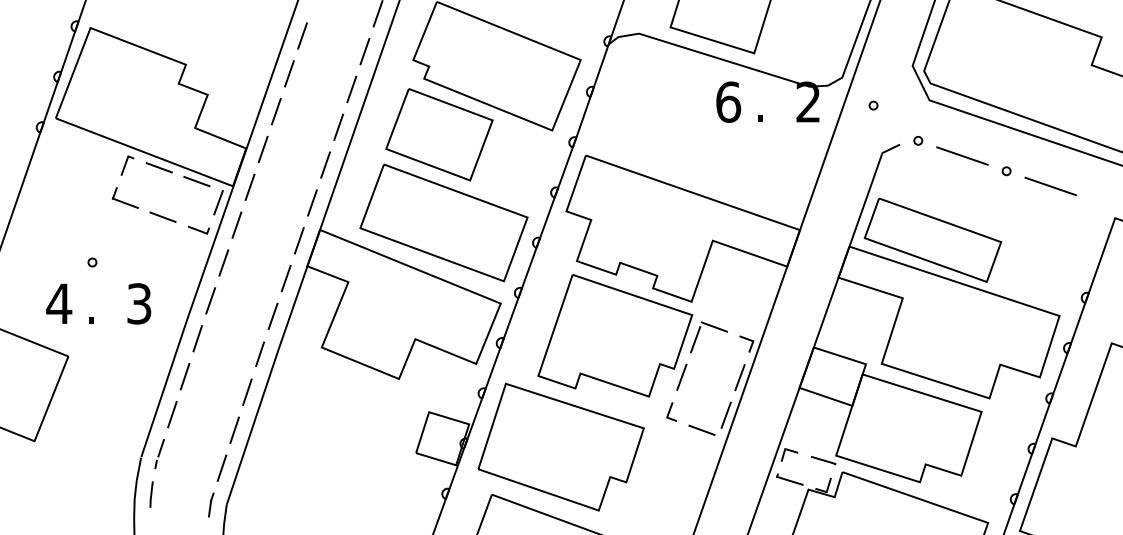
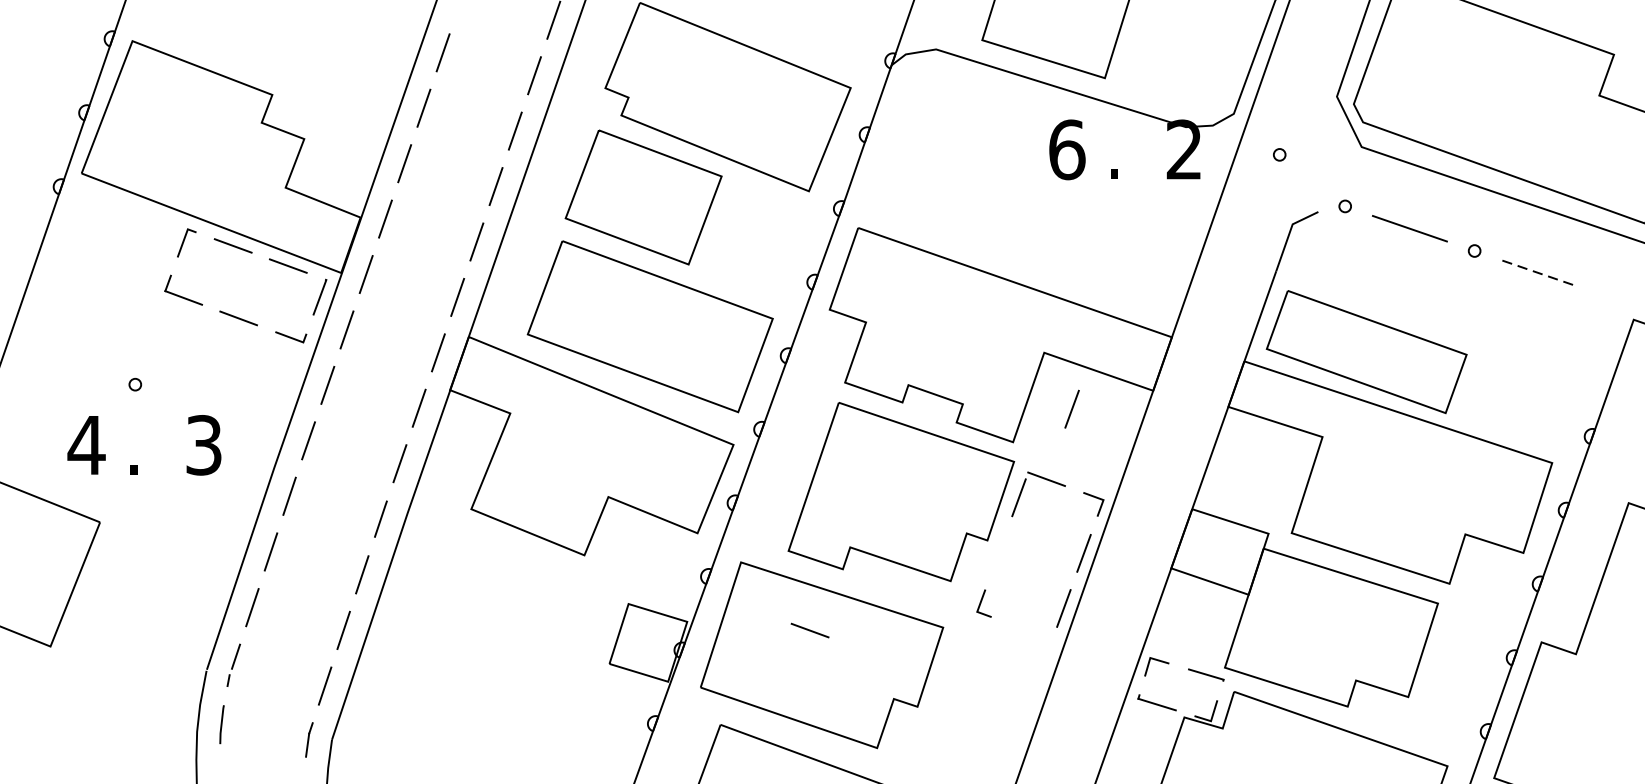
line: (1050, 186) -> (1538, 273), solid -> dashed
line: (681, 376) -> (1071, 408), moved
line: (701, 429) -> (809, 629), moved

